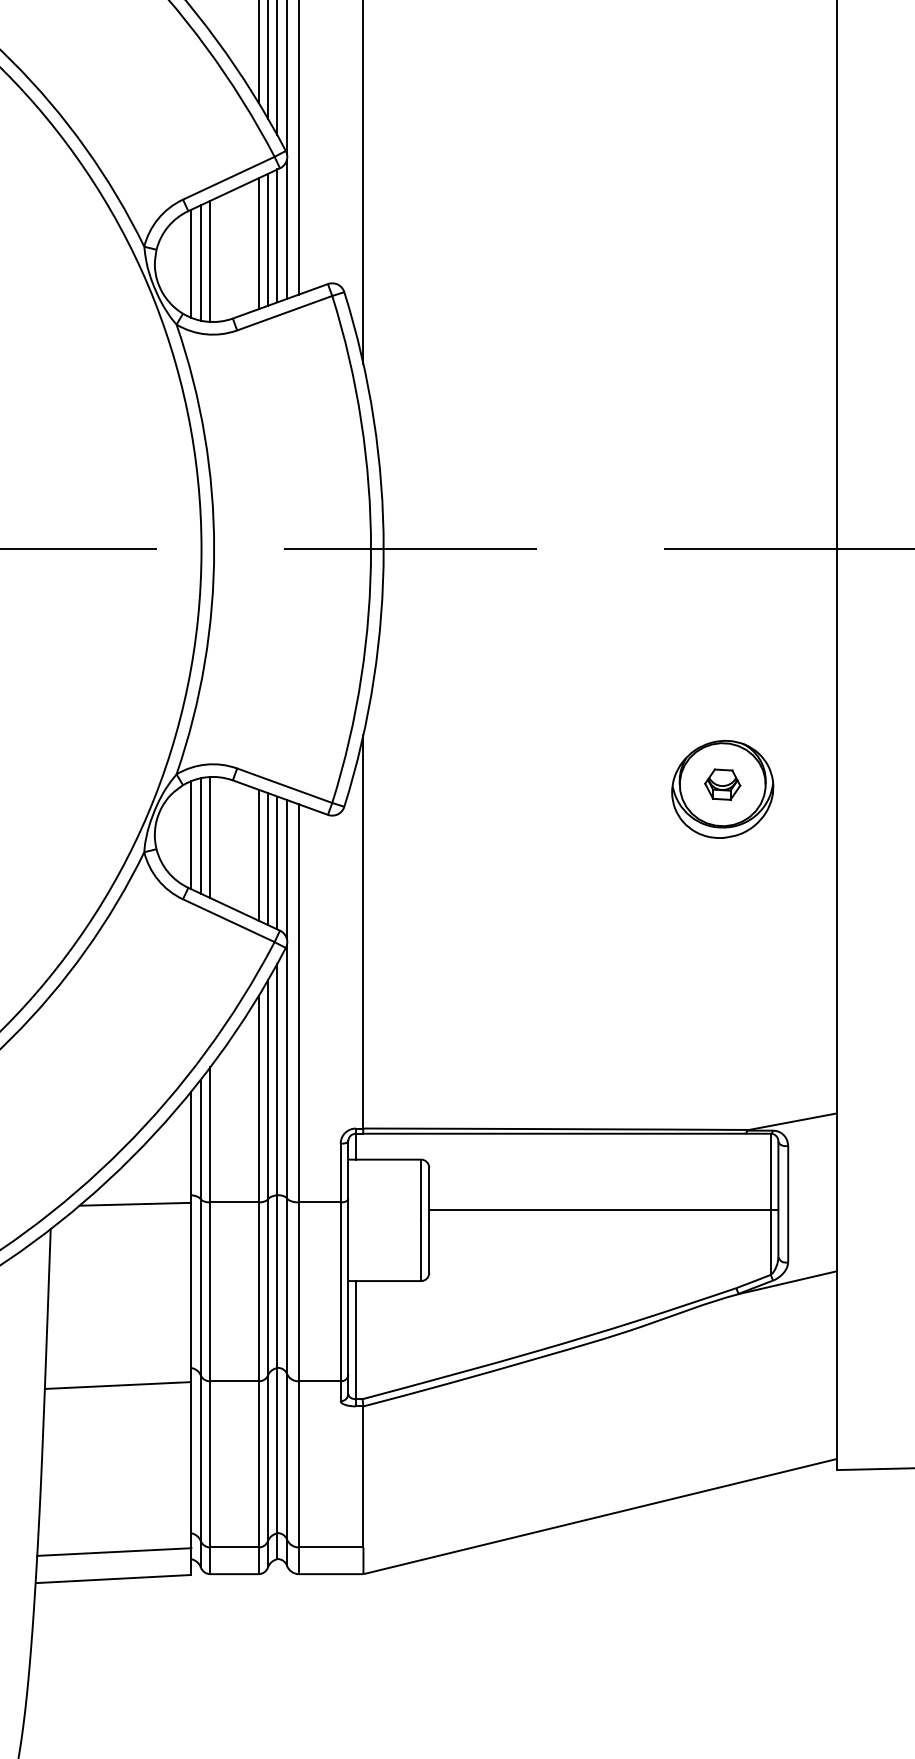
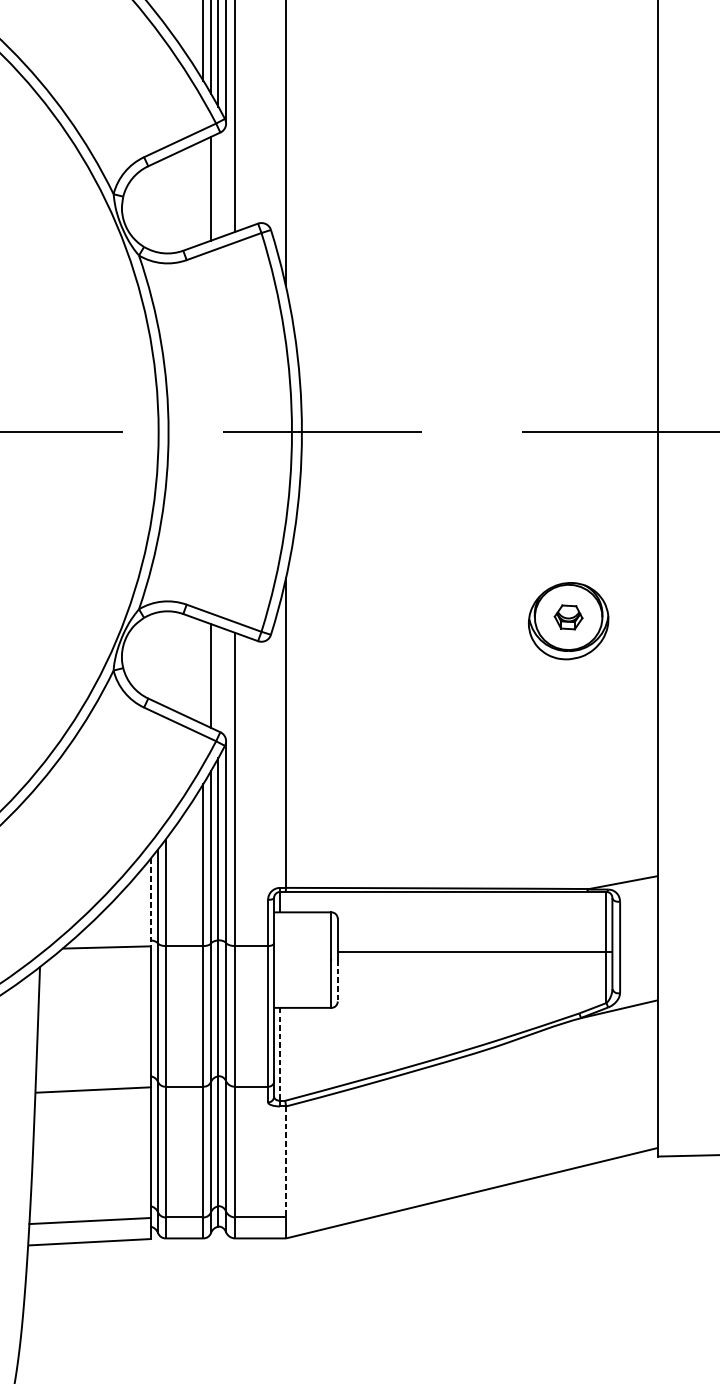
line: (287, 228) -> (226, 179), removed
line: (277, 235) -> (218, 185), removed
line: (258, 243) -> (203, 191), removed
line: (210, 260) -> (165, 205), removed
line: (200, 262) -> (157, 206), removed
line: (191, 263) -> (150, 207), removed
line: (191, 835) -> (150, 657), removed
line: (200, 835) -> (157, 657), removed
line: (210, 837) -> (165, 658), removed
line: (258, 854) -> (203, 672), removed
line: (277, 862) -> (218, 678), removed
line: (287, 869) -> (226, 684), removed
line: (191, 1147) -> (150, 902), solid -> dashed
line: (429, 1247) -> (337, 981), solid -> dashed
line: (355, 1340) -> (279, 1054), solid -> dashed
line: (363, 1476) -> (286, 1161), solid -> dashed

